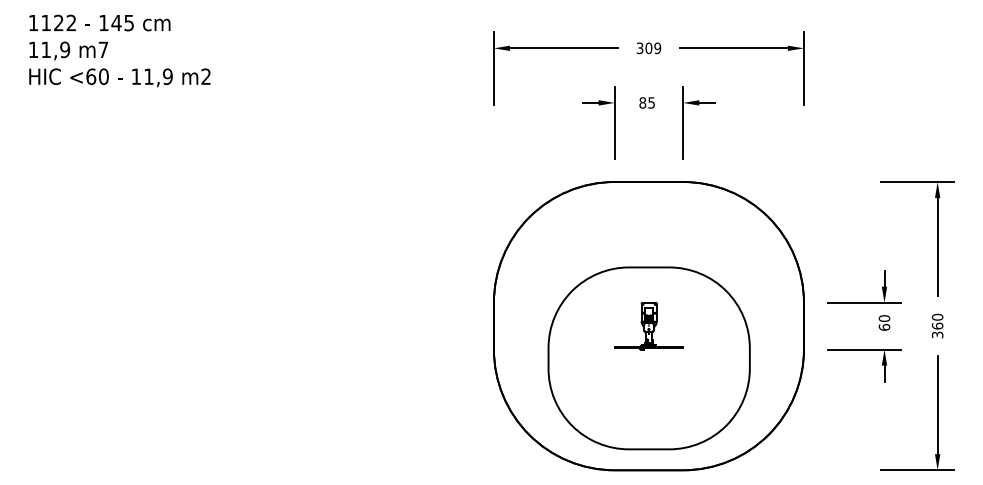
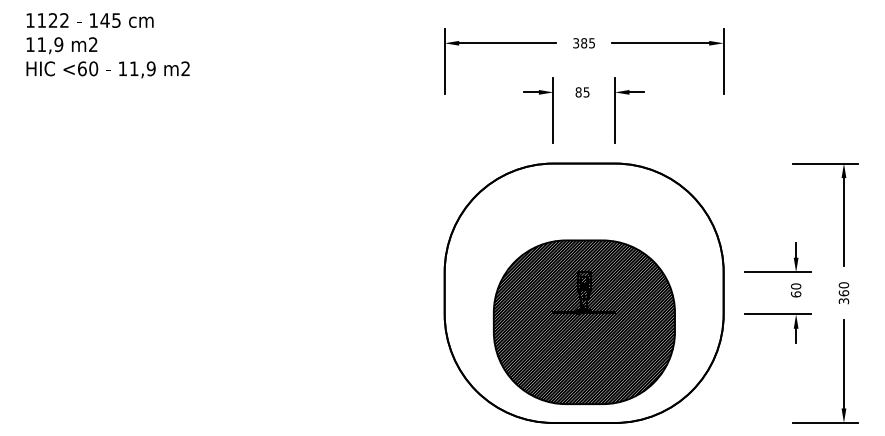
text: (653, 48) -> (588, 43), 309 -> 385
text: (103, 49) -> (93, 44), m7 -> m2
hatch: (648, 358) -> (583, 322), added

